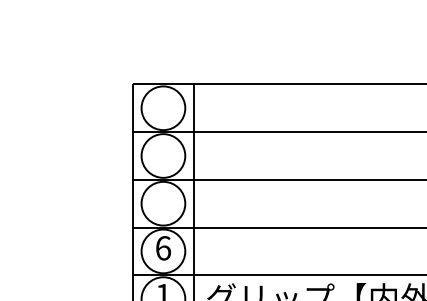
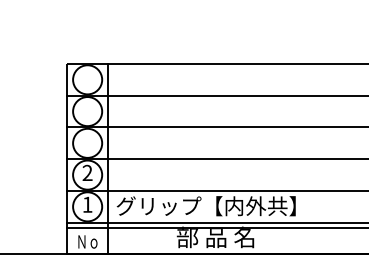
text: (163, 247) -> (87, 172), 6 -> 2

